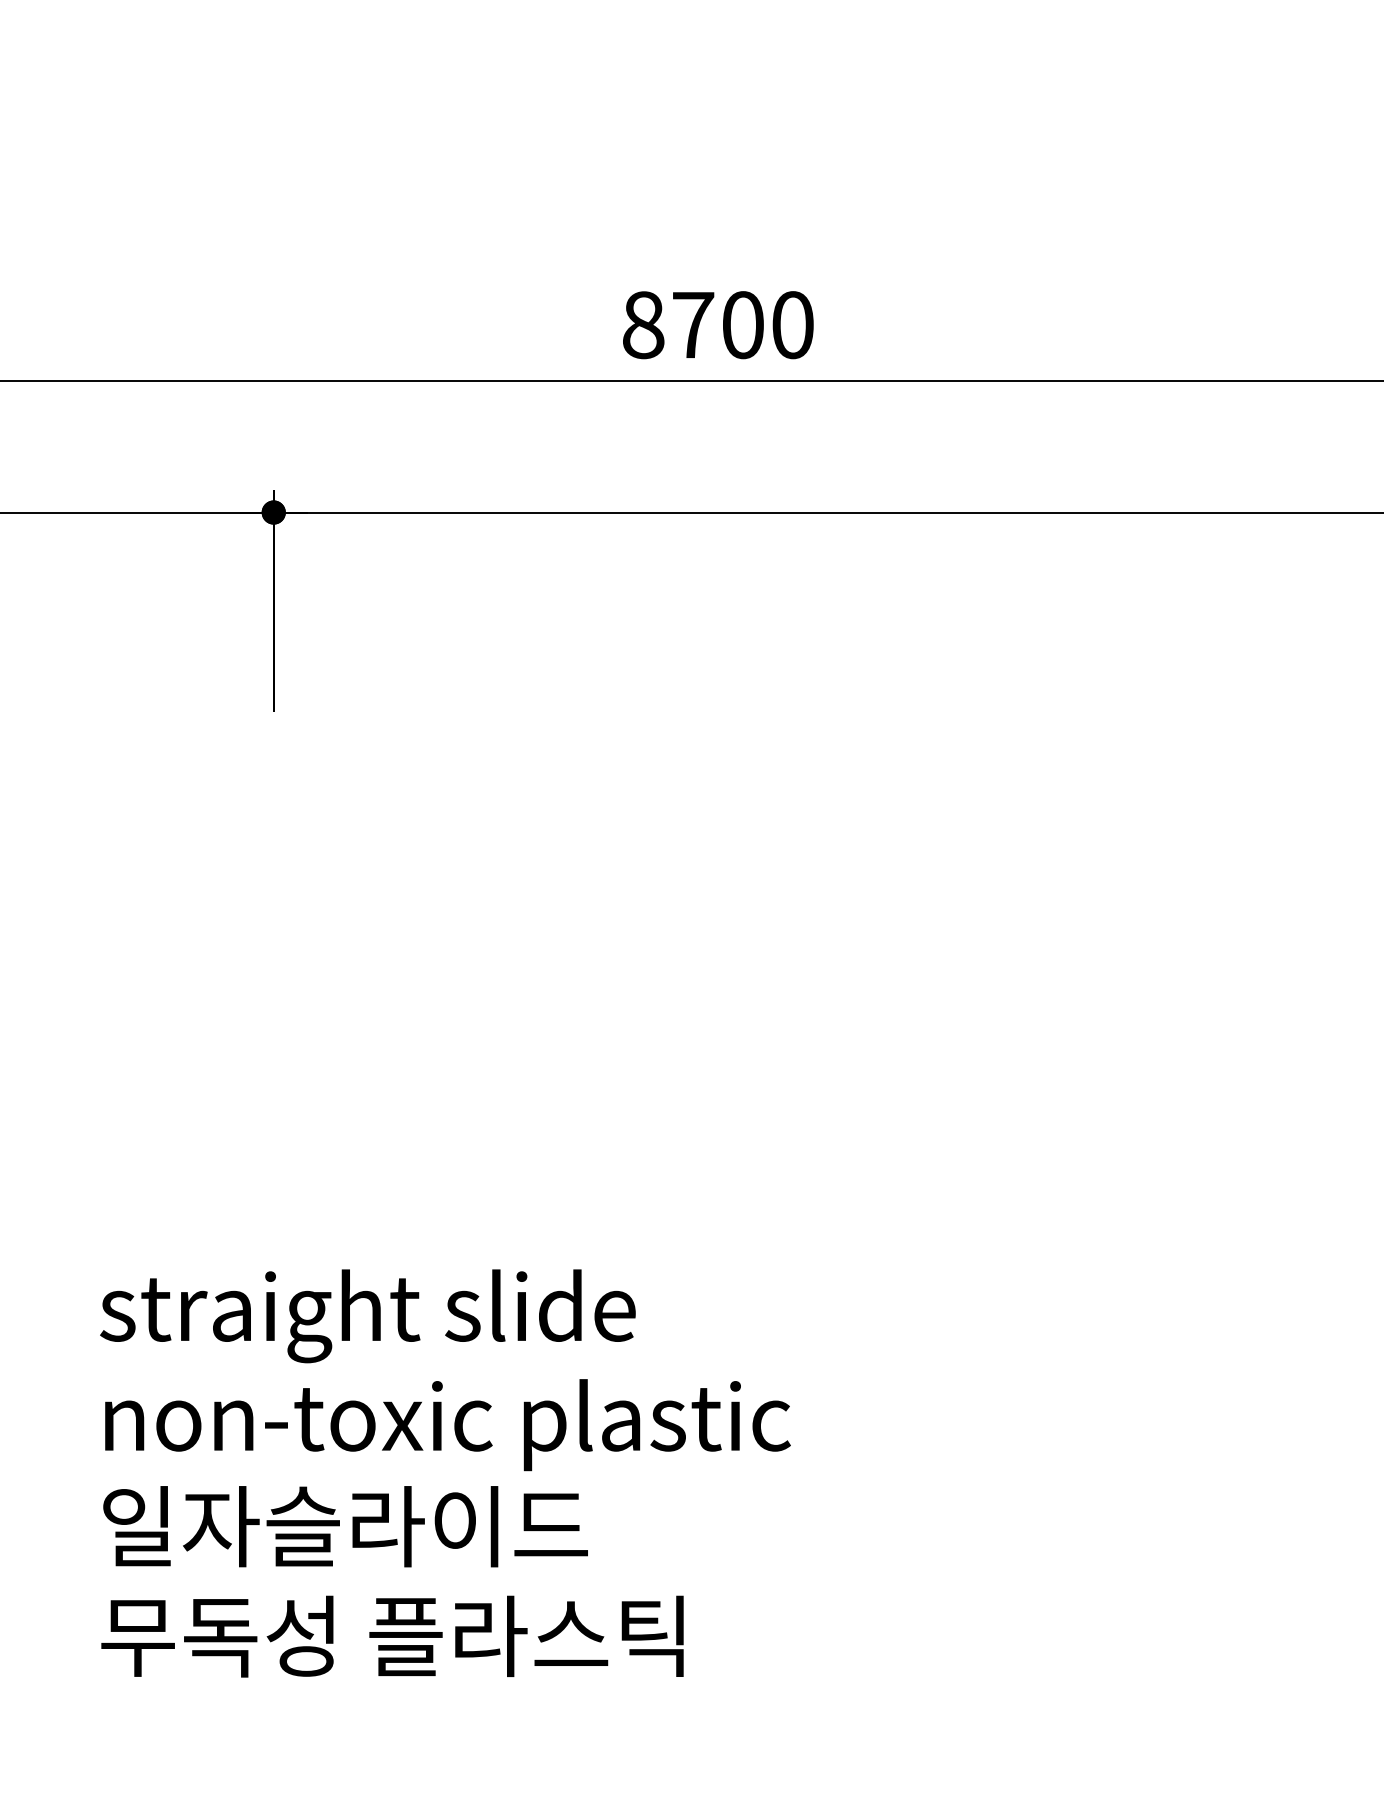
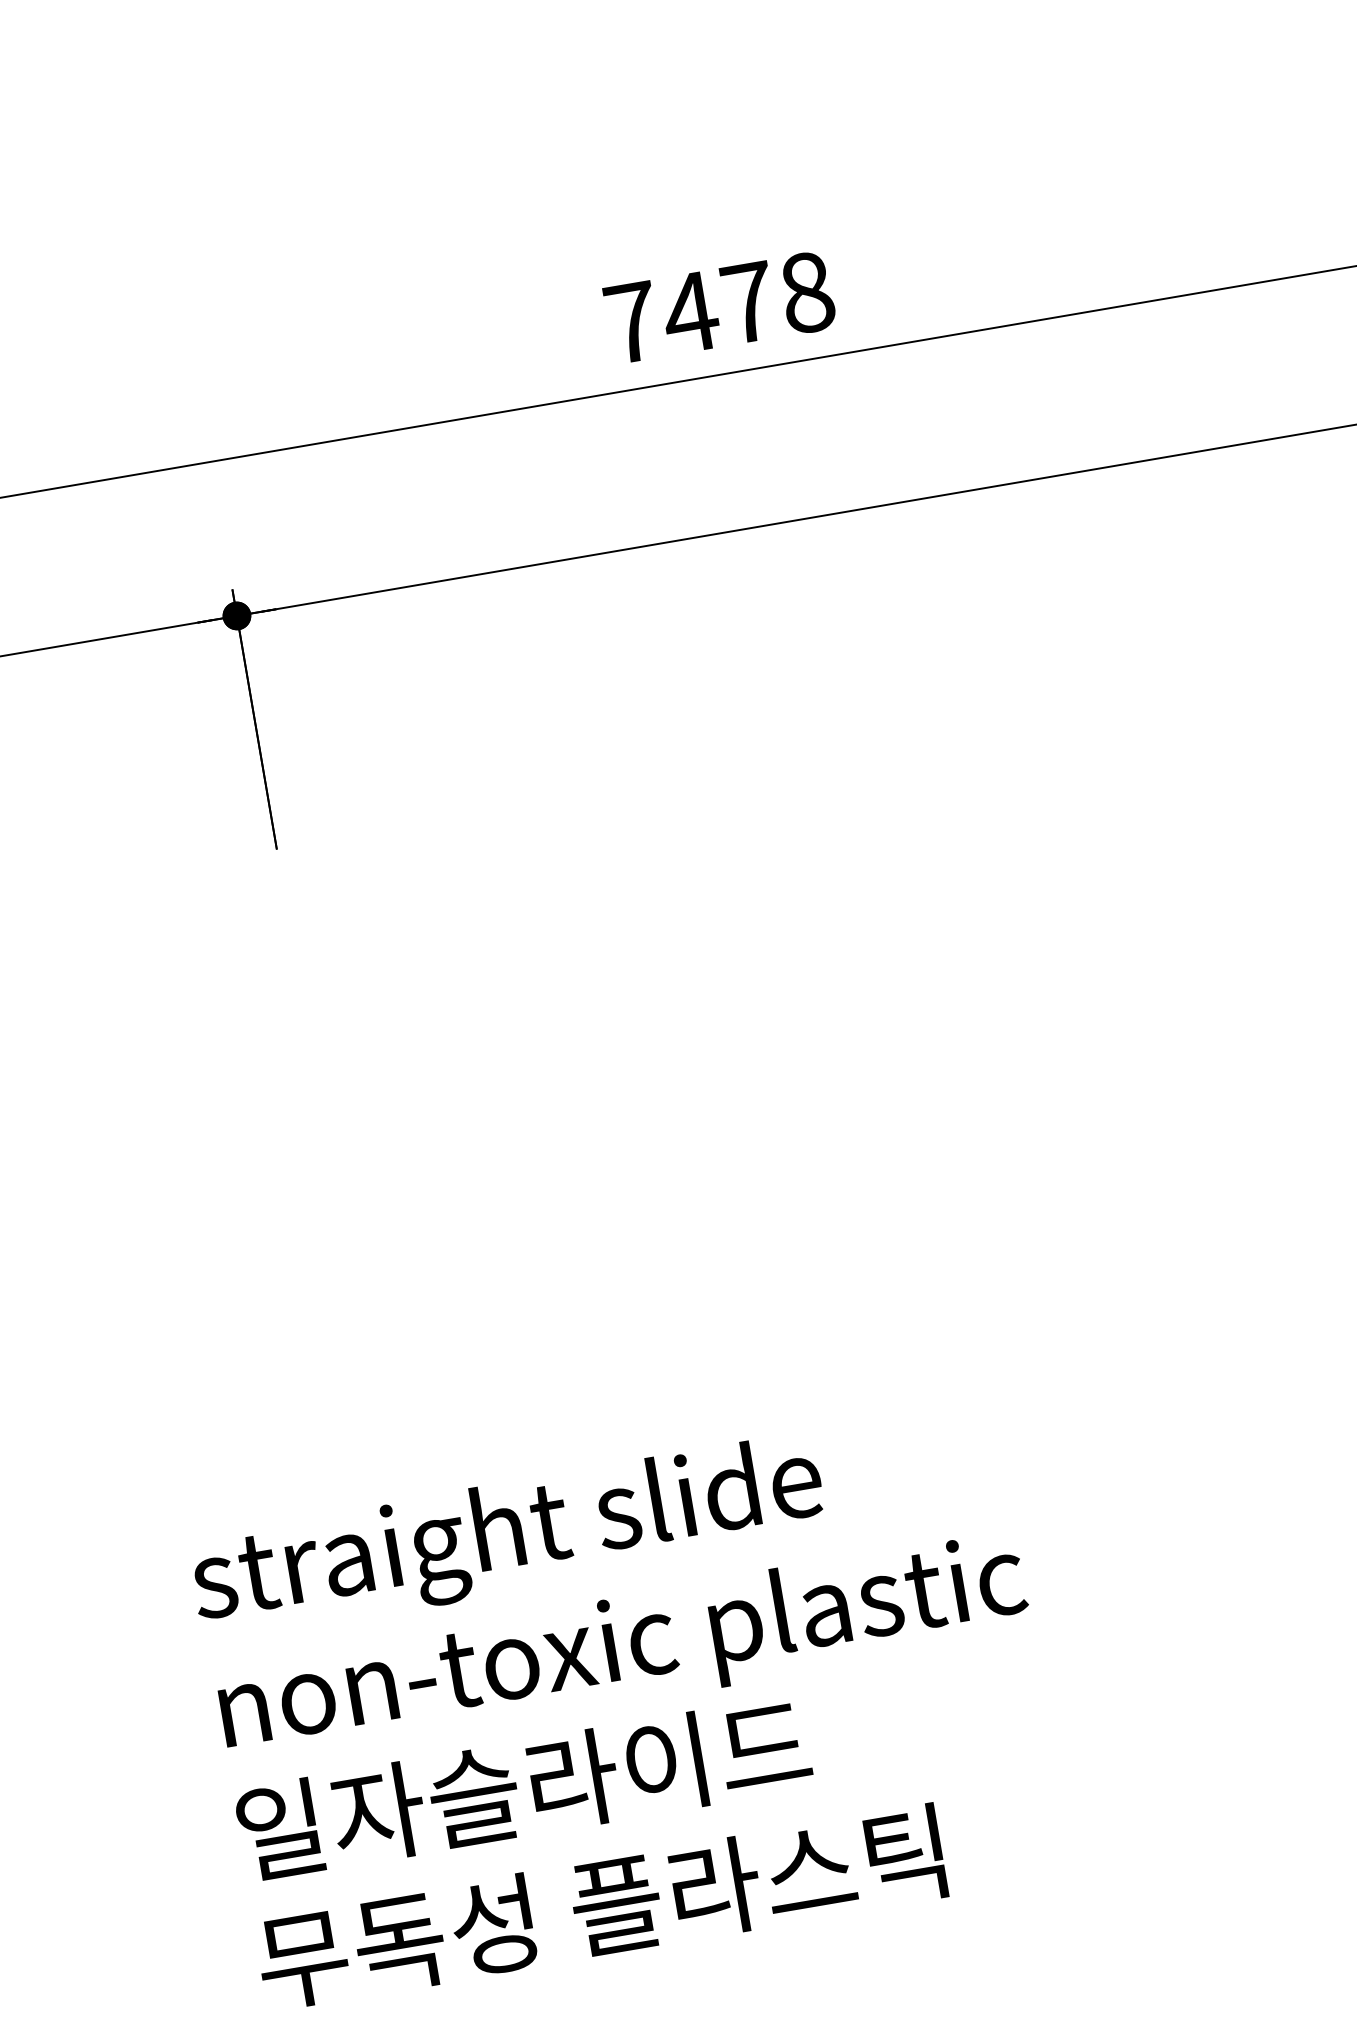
text: (718, 325) -> (720, 308), 8700 -> 7478

